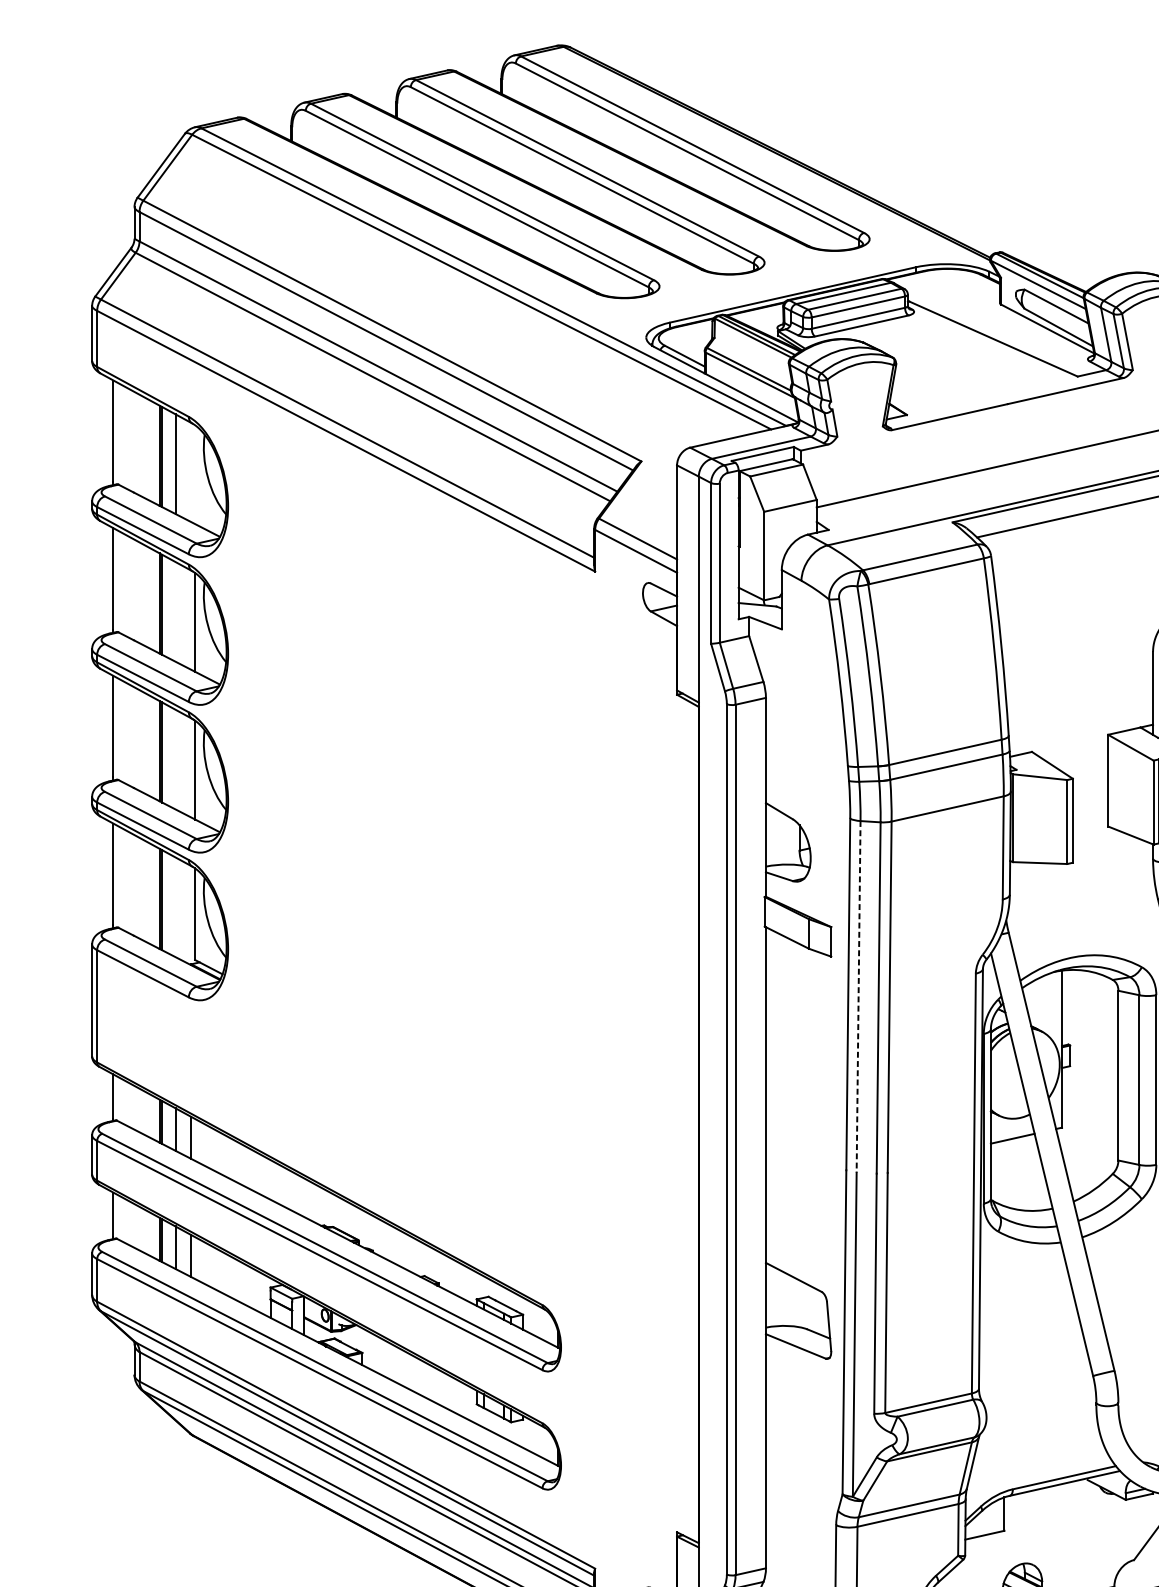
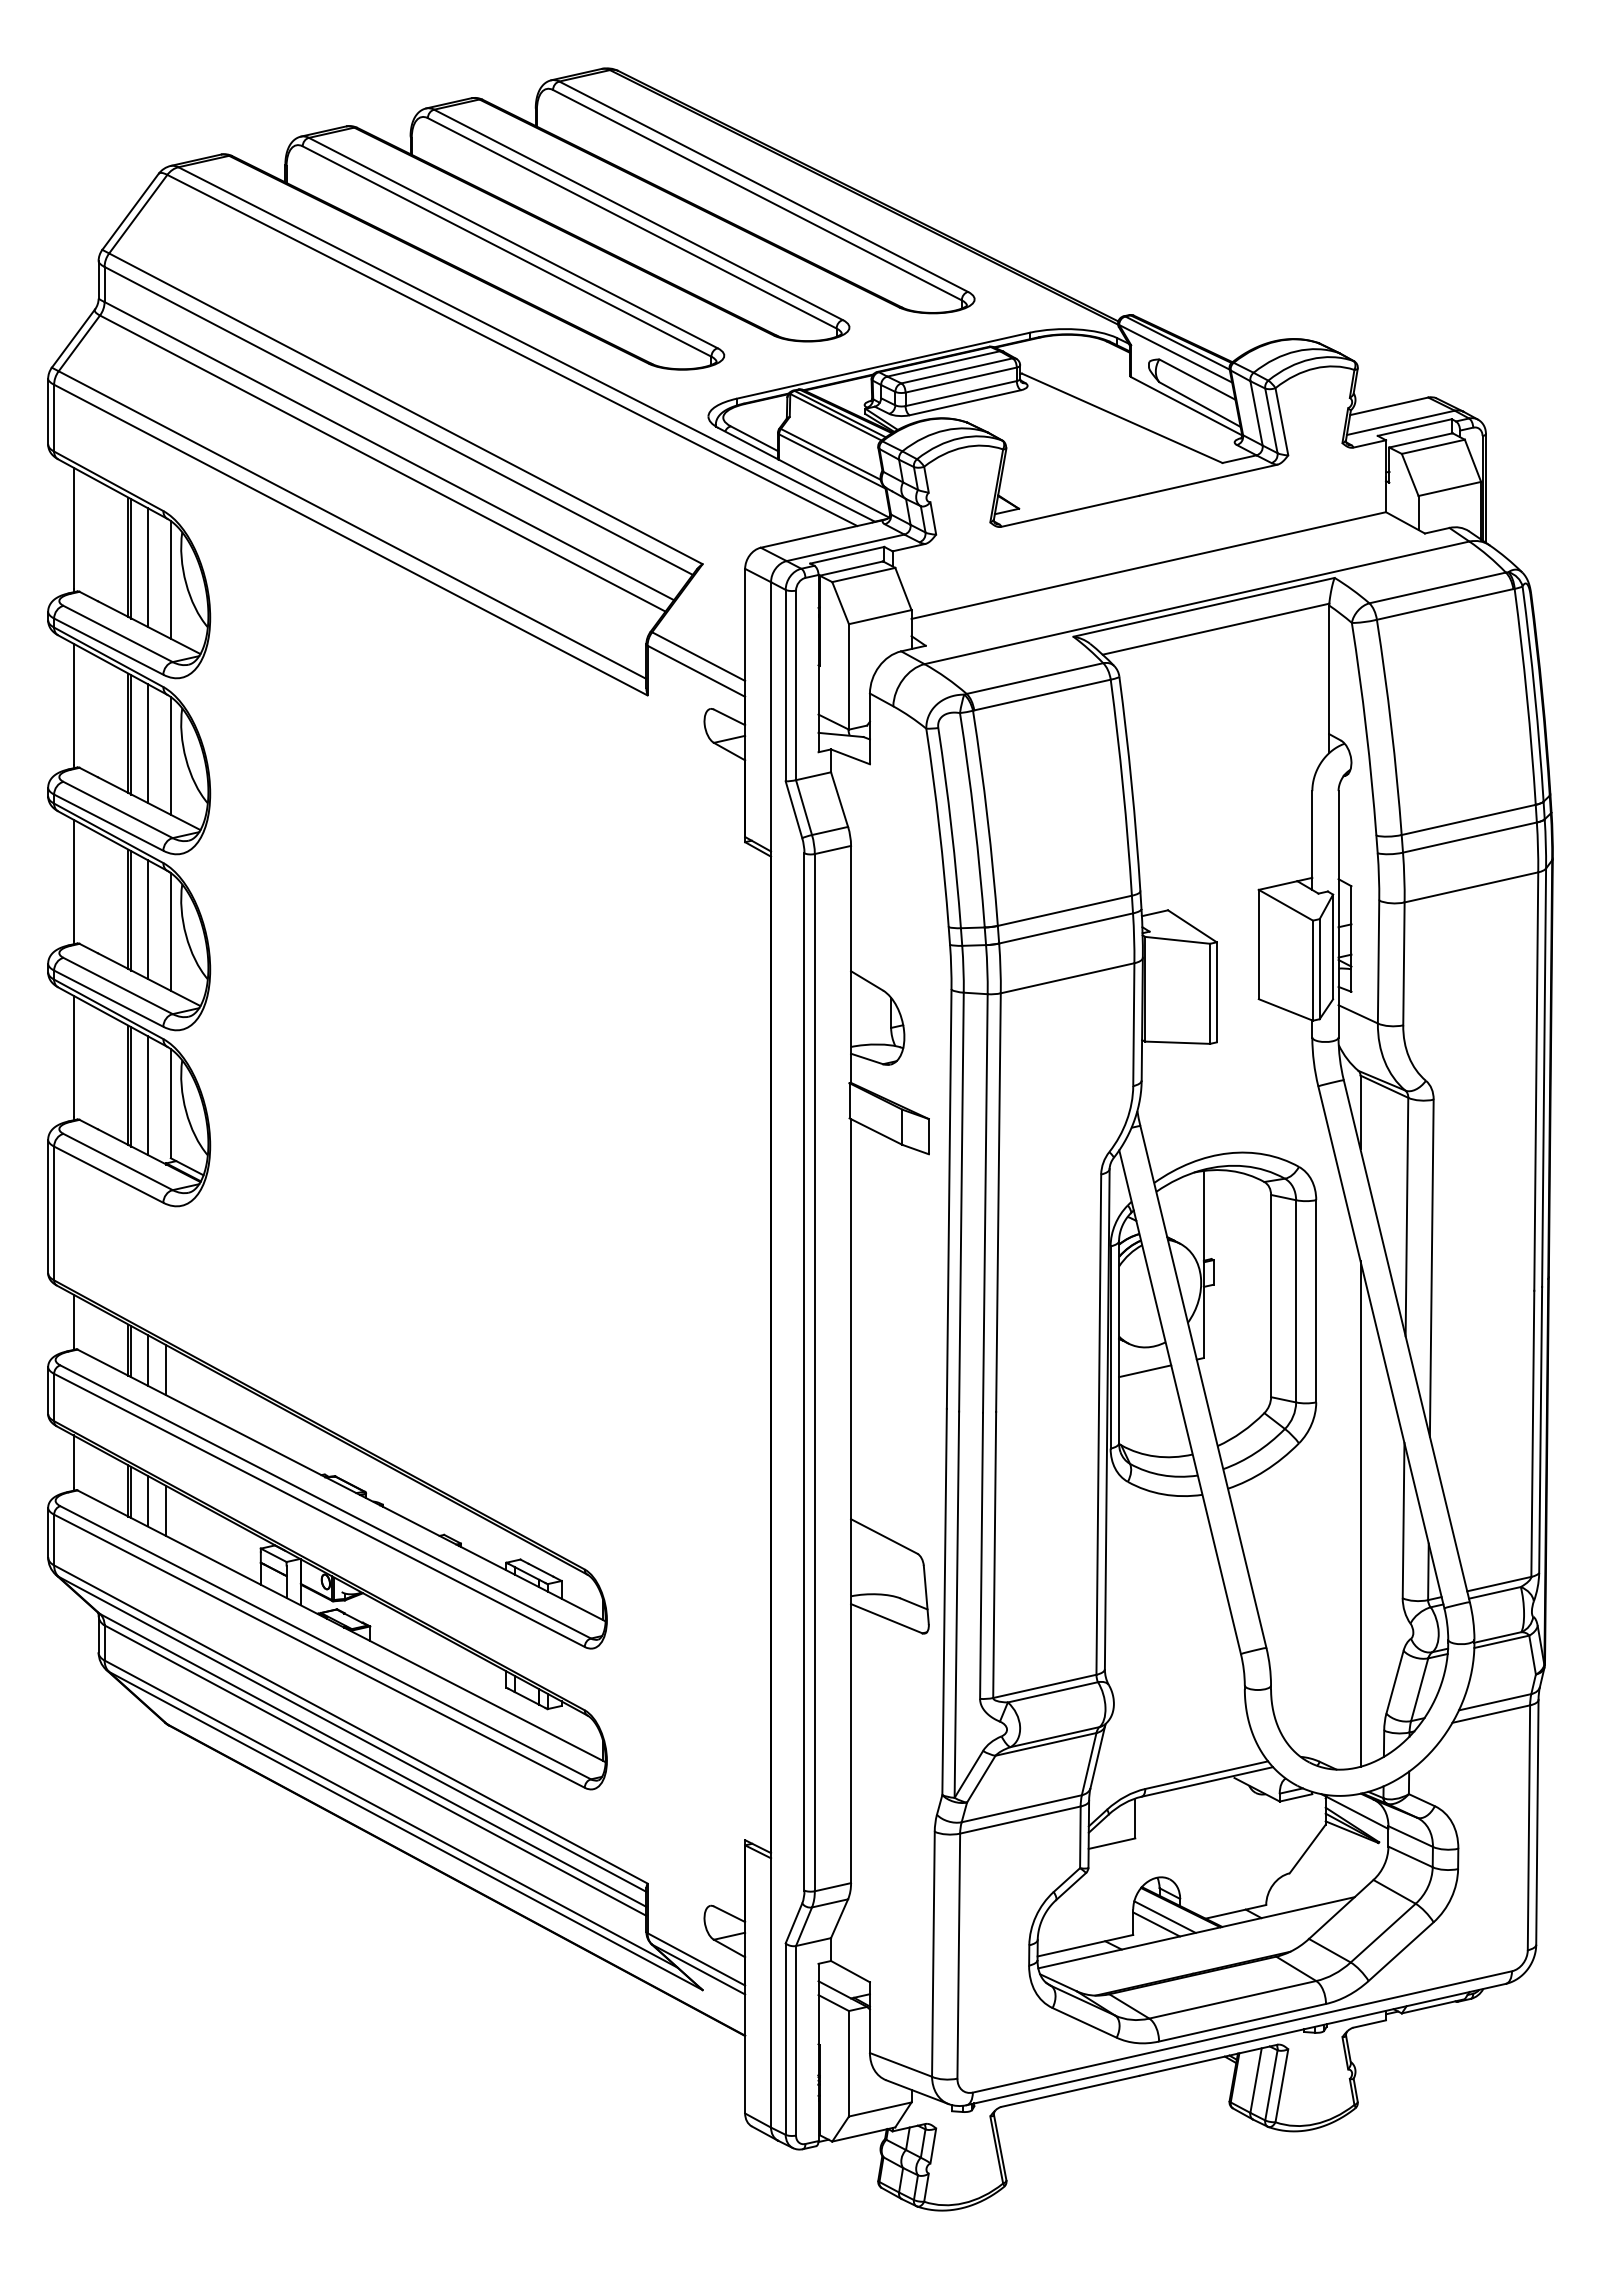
line: (194, 474) -> (170, 579), added
line: (175, 611) -> (147, 743), added
line: (175, 759) -> (147, 919), added
line: (175, 907) -> (147, 1095), added
line: (858, 997) -> (961, 1202), dashed -> solid

